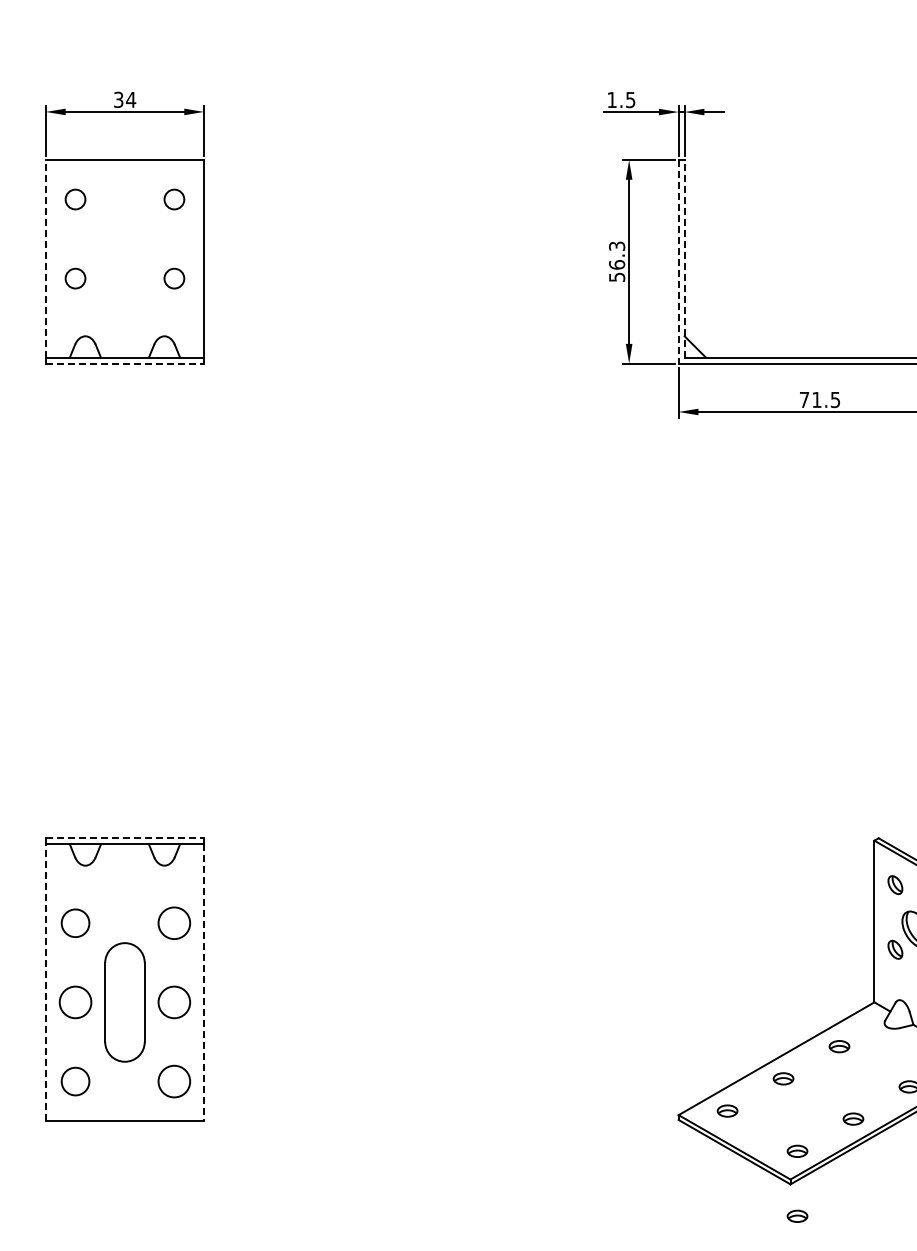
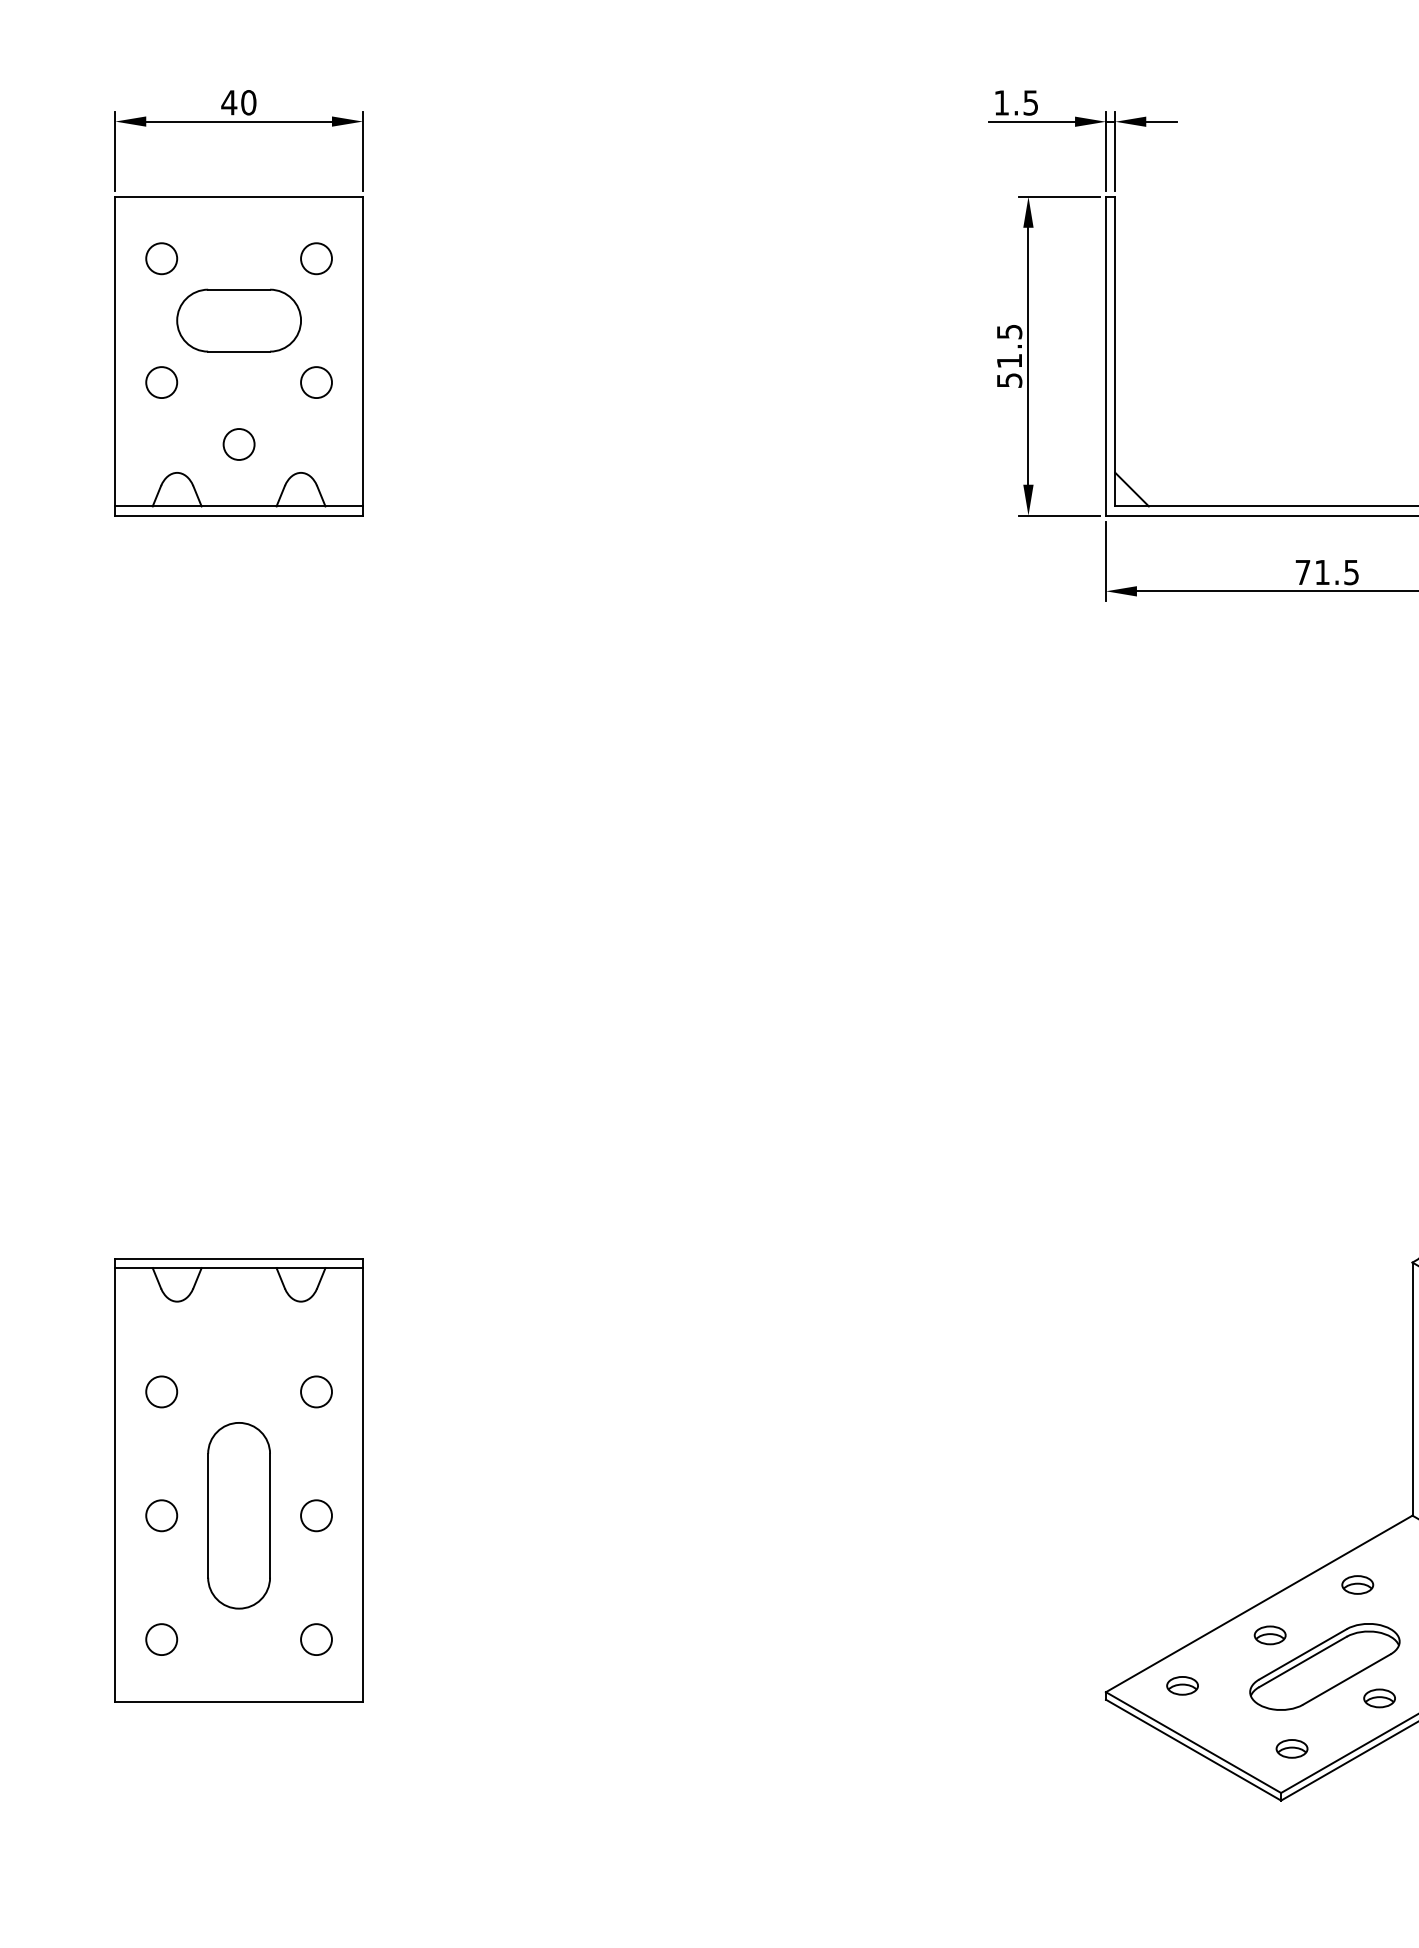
text: (124, 99) -> (238, 102), 34 -> 40
part: (124, 238) -> (238, 319), added
text: (617, 255) -> (1010, 346), 56.3 -> 51.5
line: (45, 258) -> (114, 351), dashed -> solid
line: (684, 258) -> (1115, 351), dashed -> solid
line: (678, 261) -> (1105, 355), dashed -> solid
circle: (124, 317) -> (238, 443), added
line: (125, 363) -> (239, 515), dashed -> solid
line: (125, 838) -> (239, 1259), dashed -> solid
circle: (75, 923) -> (161, 1392), size x0.71
circle: (174, 923) -> (316, 1392), size x0.62
line: (45, 982) -> (114, 1484), dashed -> solid
line: (204, 983) -> (363, 1486), dashed -> solid
circle: (75, 1002) -> (161, 1515), size x0.62
circle: (174, 1002) -> (316, 1515), size x0.62
circle: (75, 1081) -> (161, 1639), size x0.71
circle: (174, 1081) -> (316, 1639), size x0.62
part: (818, 1098) -> (1324, 1666), added
part: (797, 1215) -> (1292, 1849), removed

